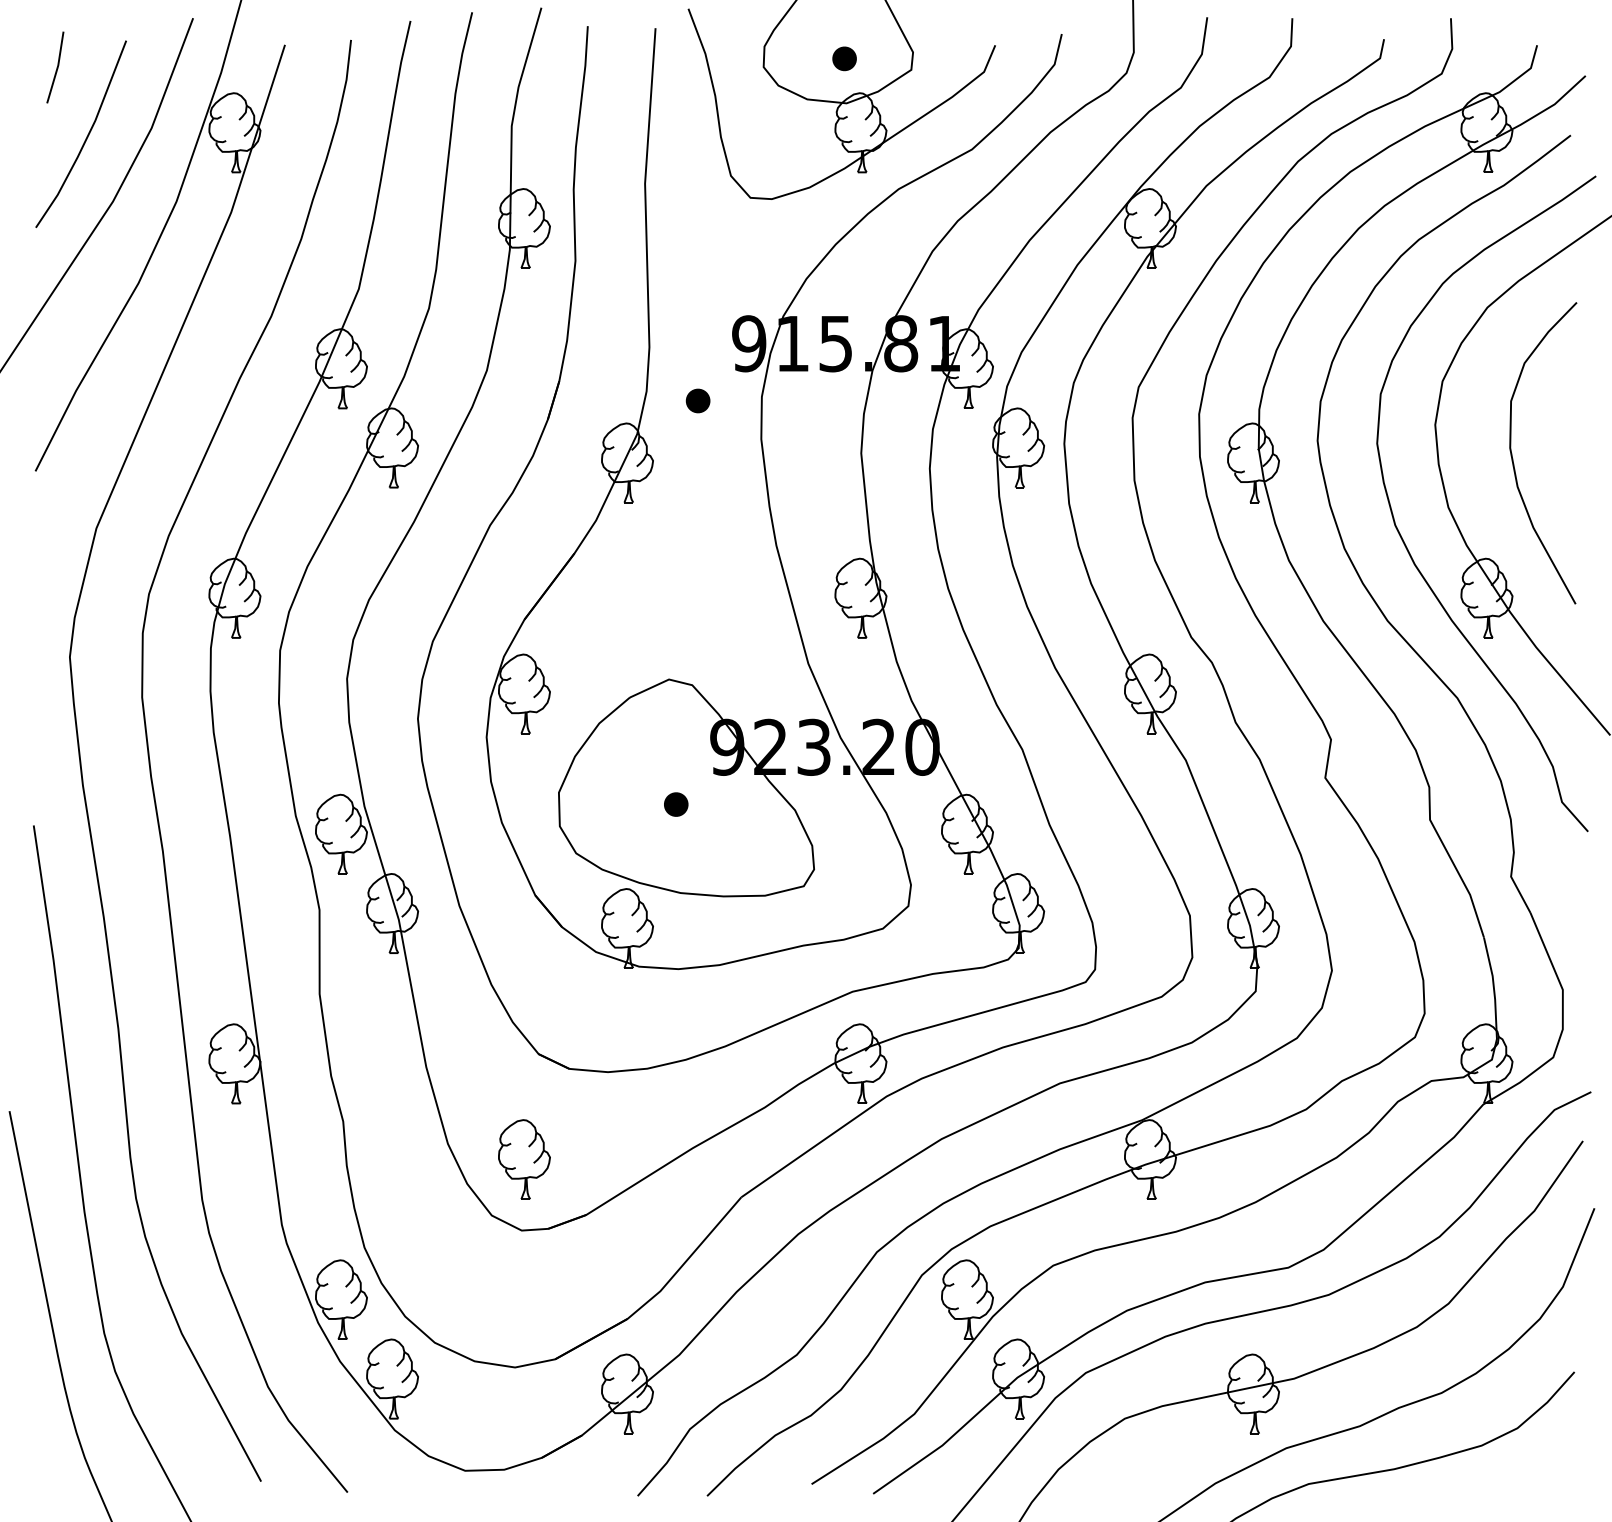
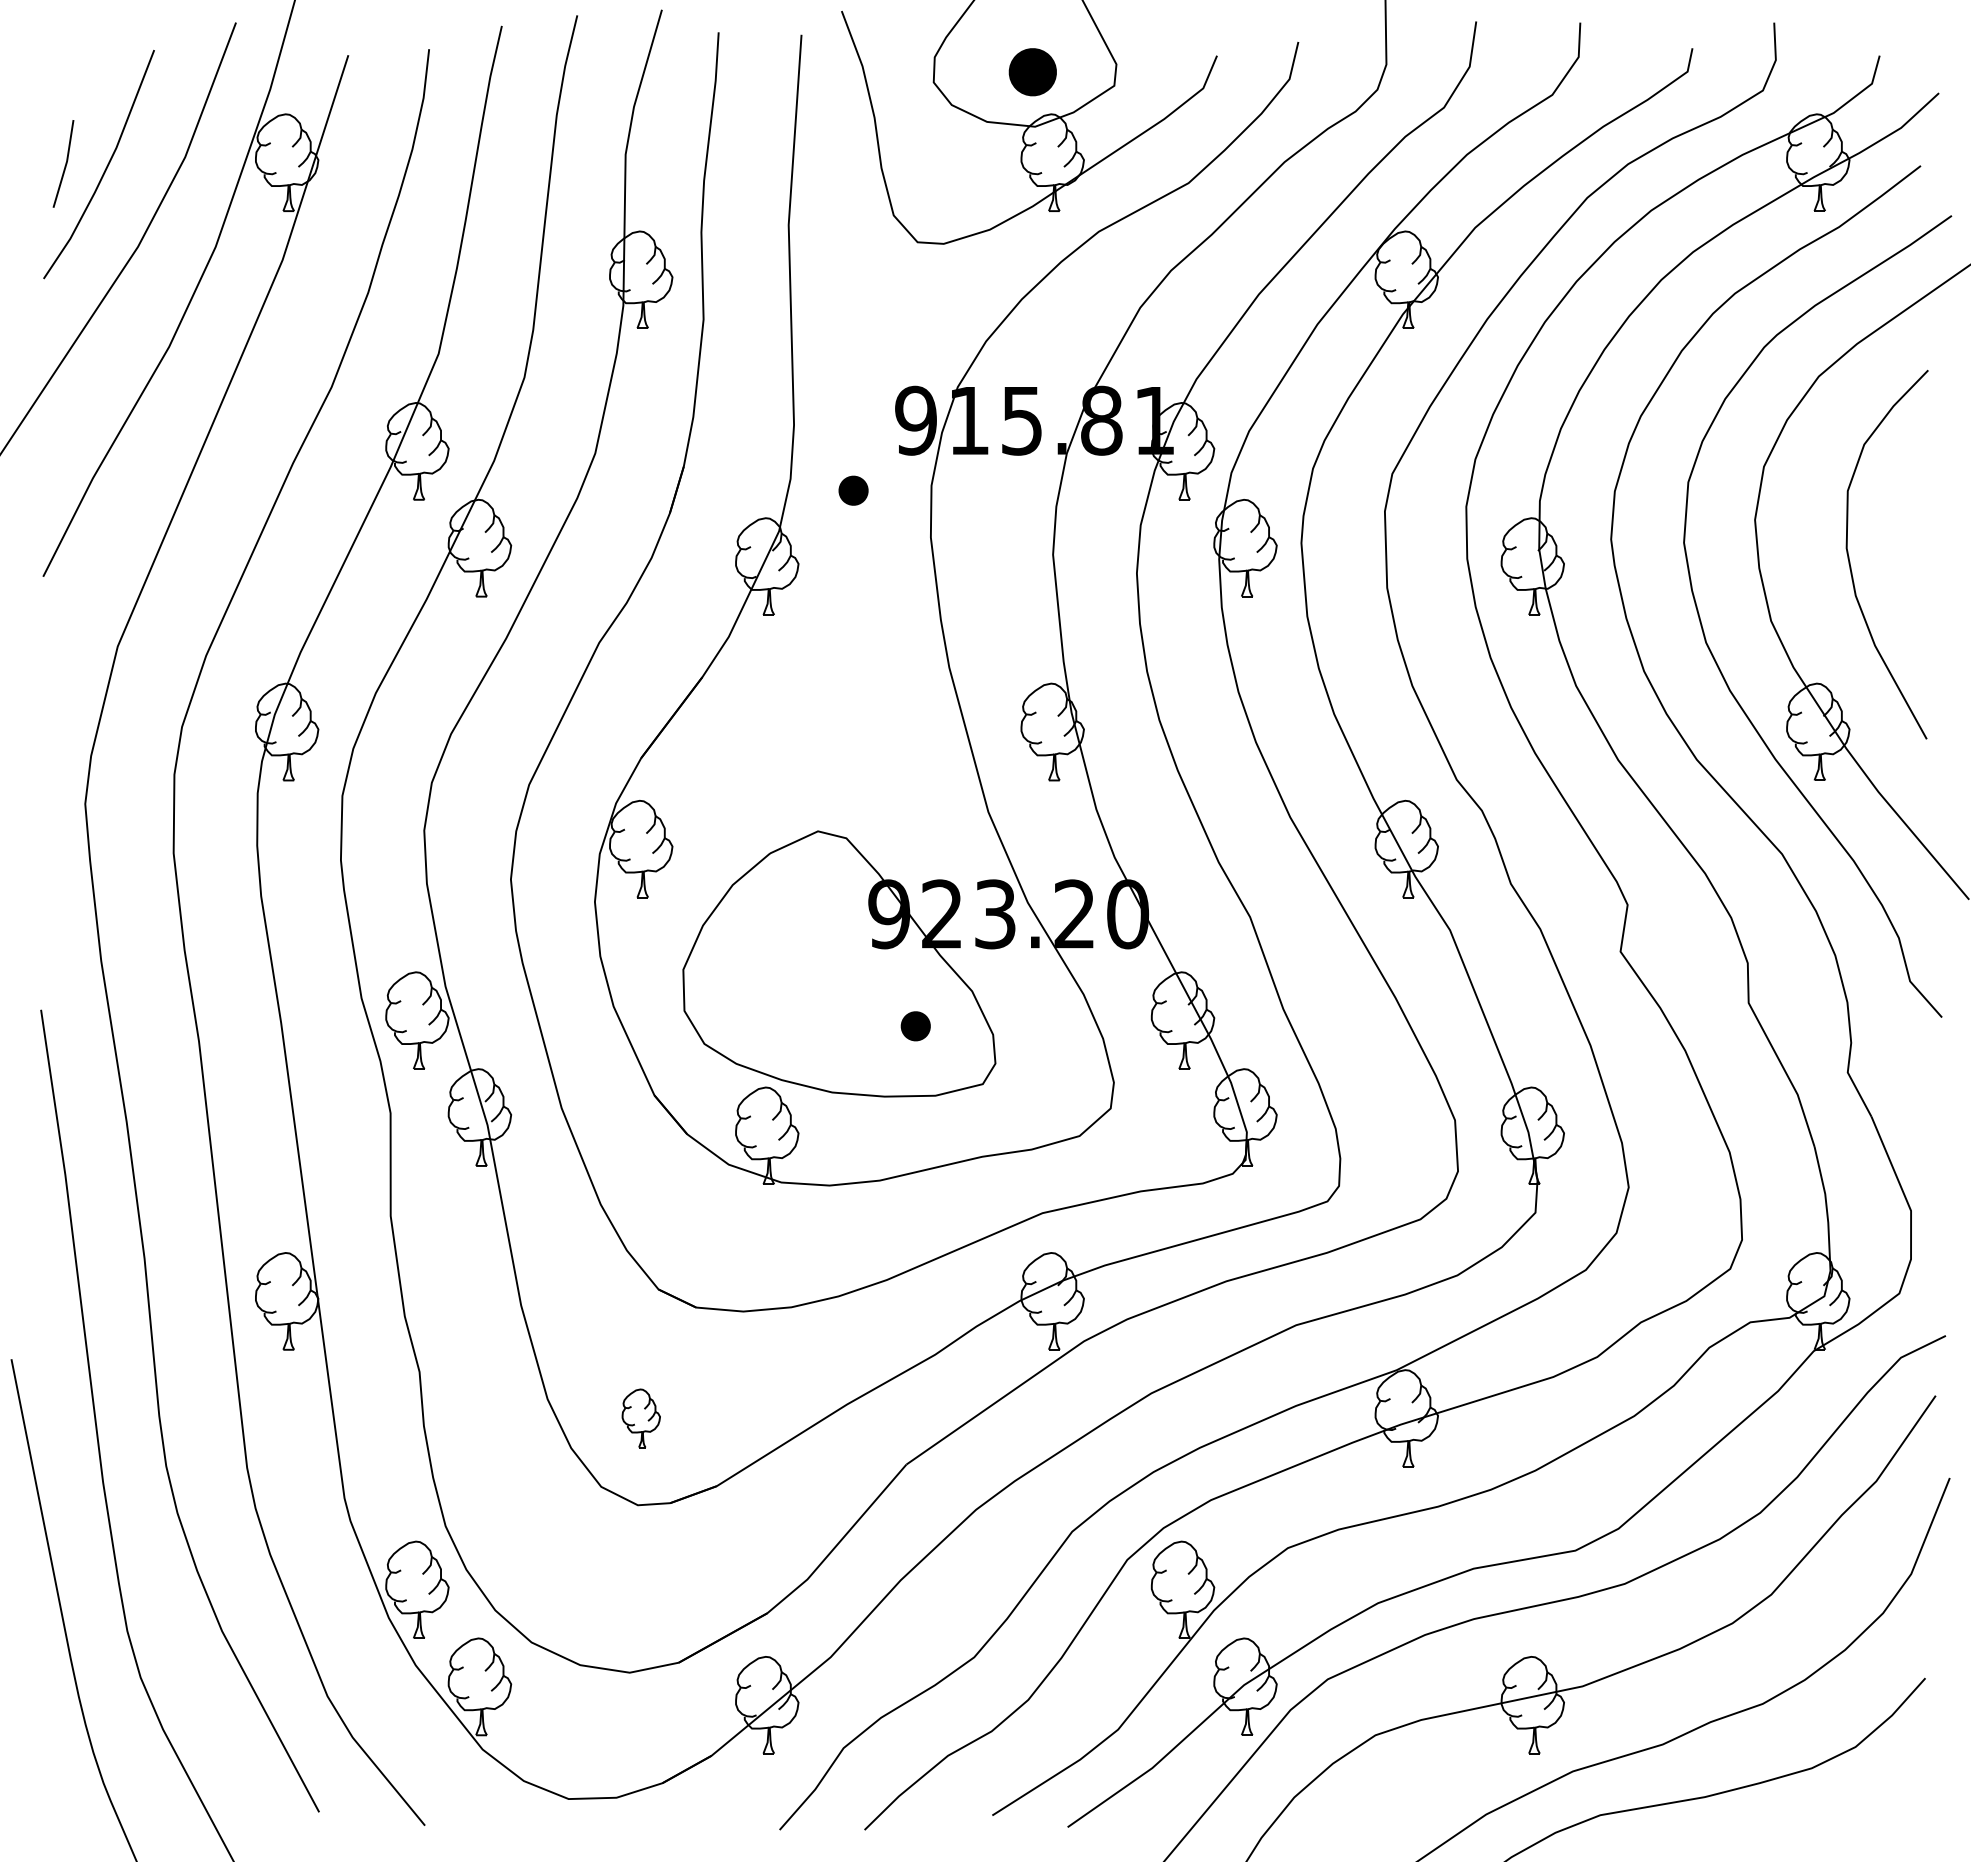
part: (844, 59) -> (1032, 72), size x1.6
line: (56, 67) -> (65, 163), moved
part: (675, 804) -> (915, 1026), moved
part: (524, 1159) -> (641, 1418), size x0.6

